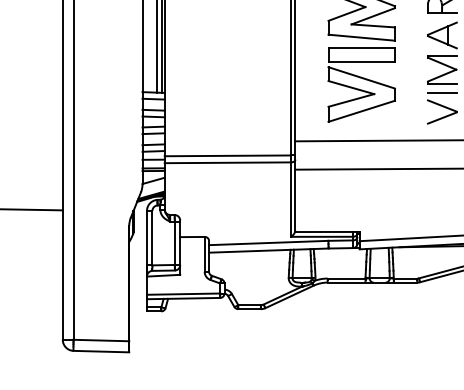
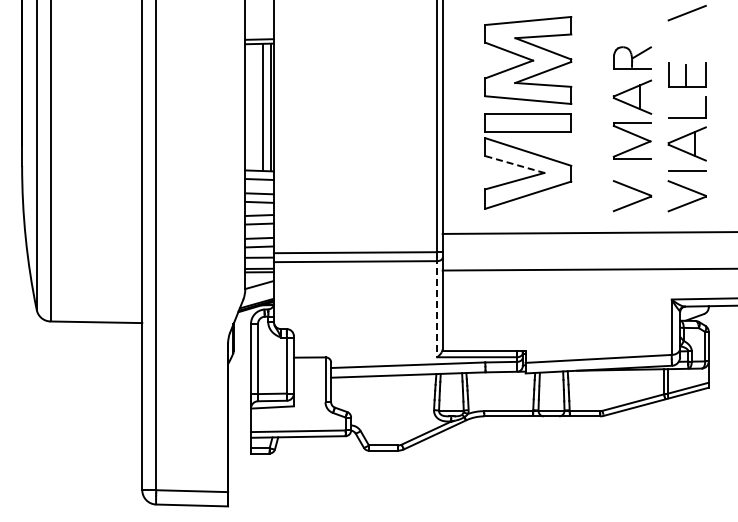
line: (351, 87) -> (514, 164), solid -> dashed
line: (442, 92) -> (632, 170), removed
line: (291, 198) -> (437, 307), solid -> dashed

